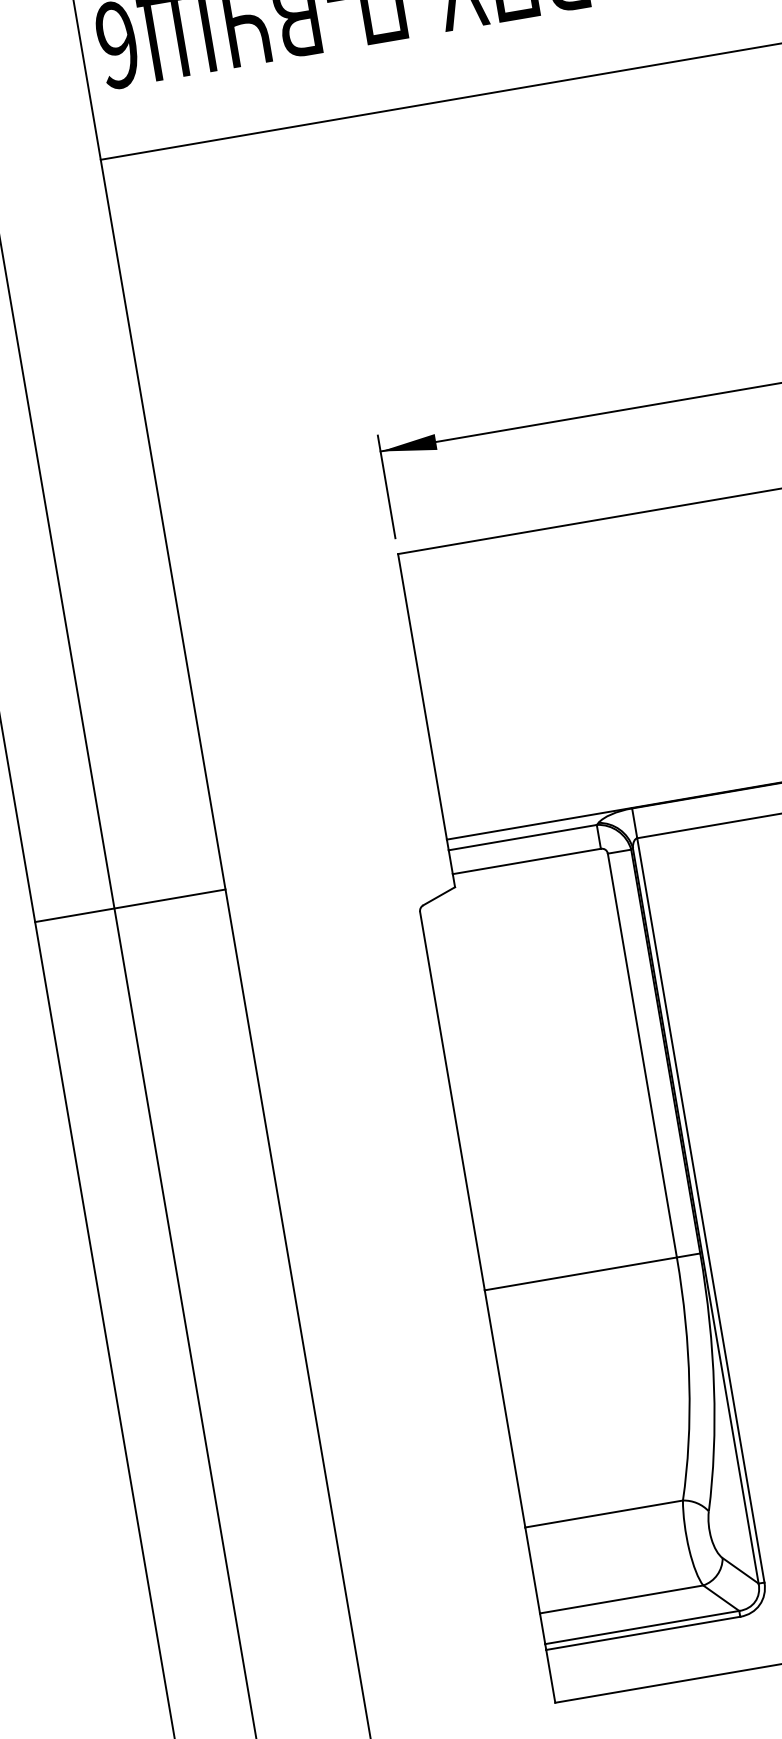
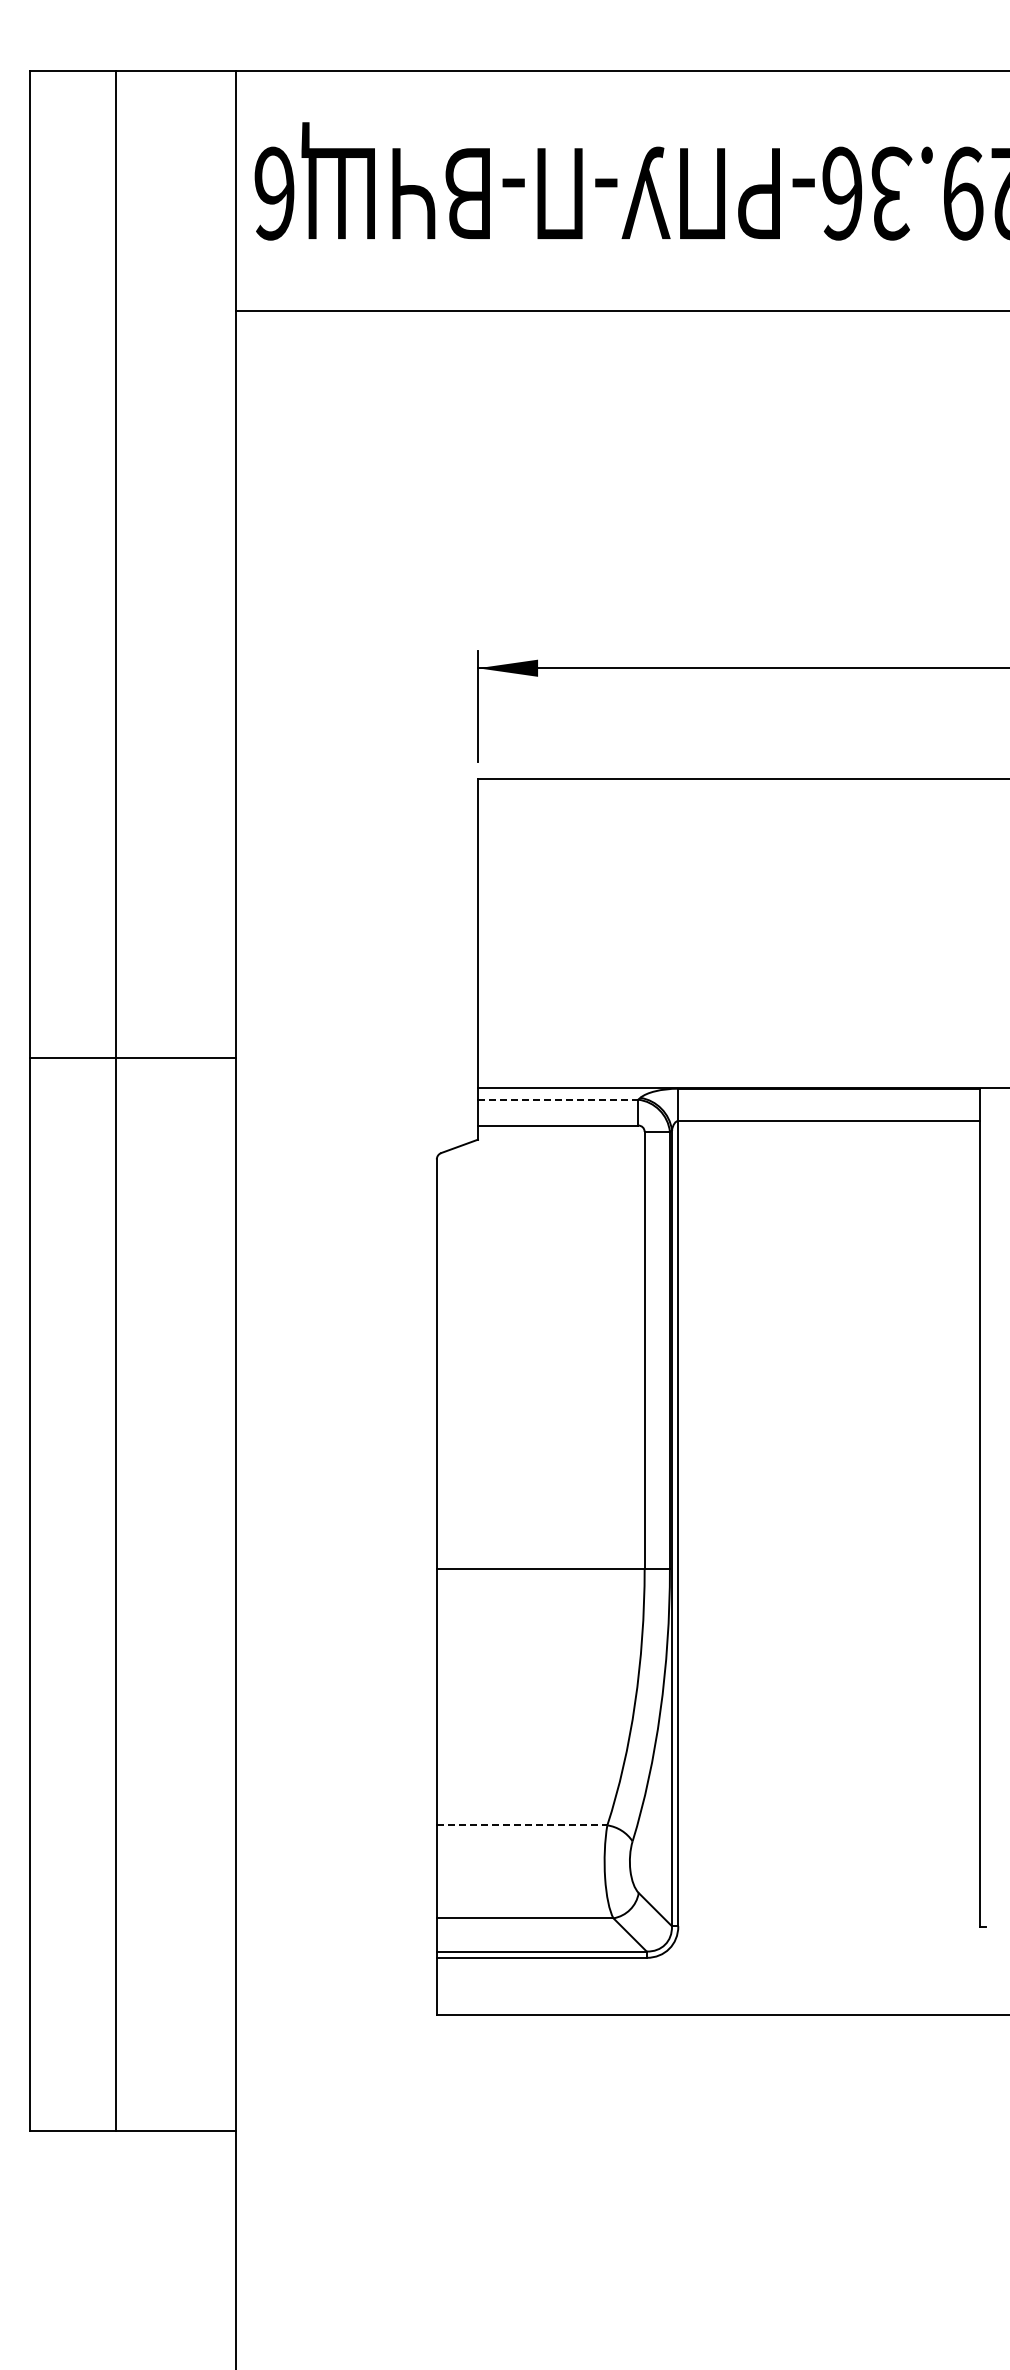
line: (523, 837) -> (558, 1099), solid -> dashed
line: (130, 905) -> (133, 1057), moved
line: (604, 1514) -> (522, 1825), solid -> dashed

